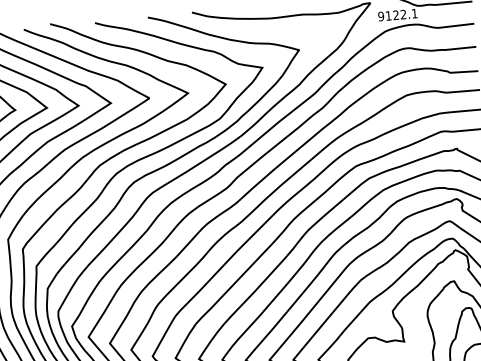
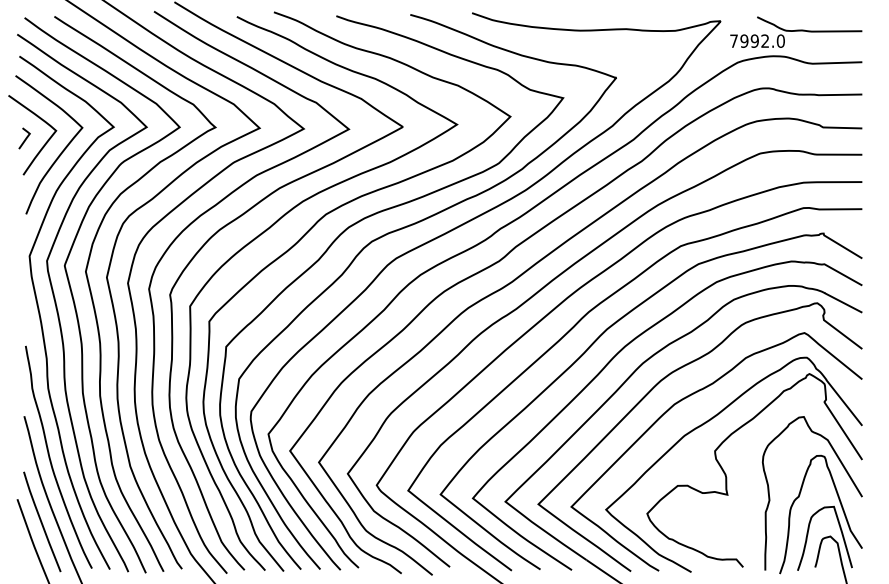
text: (397, 14) -> (757, 40), 9122.1 -> 7992.0

